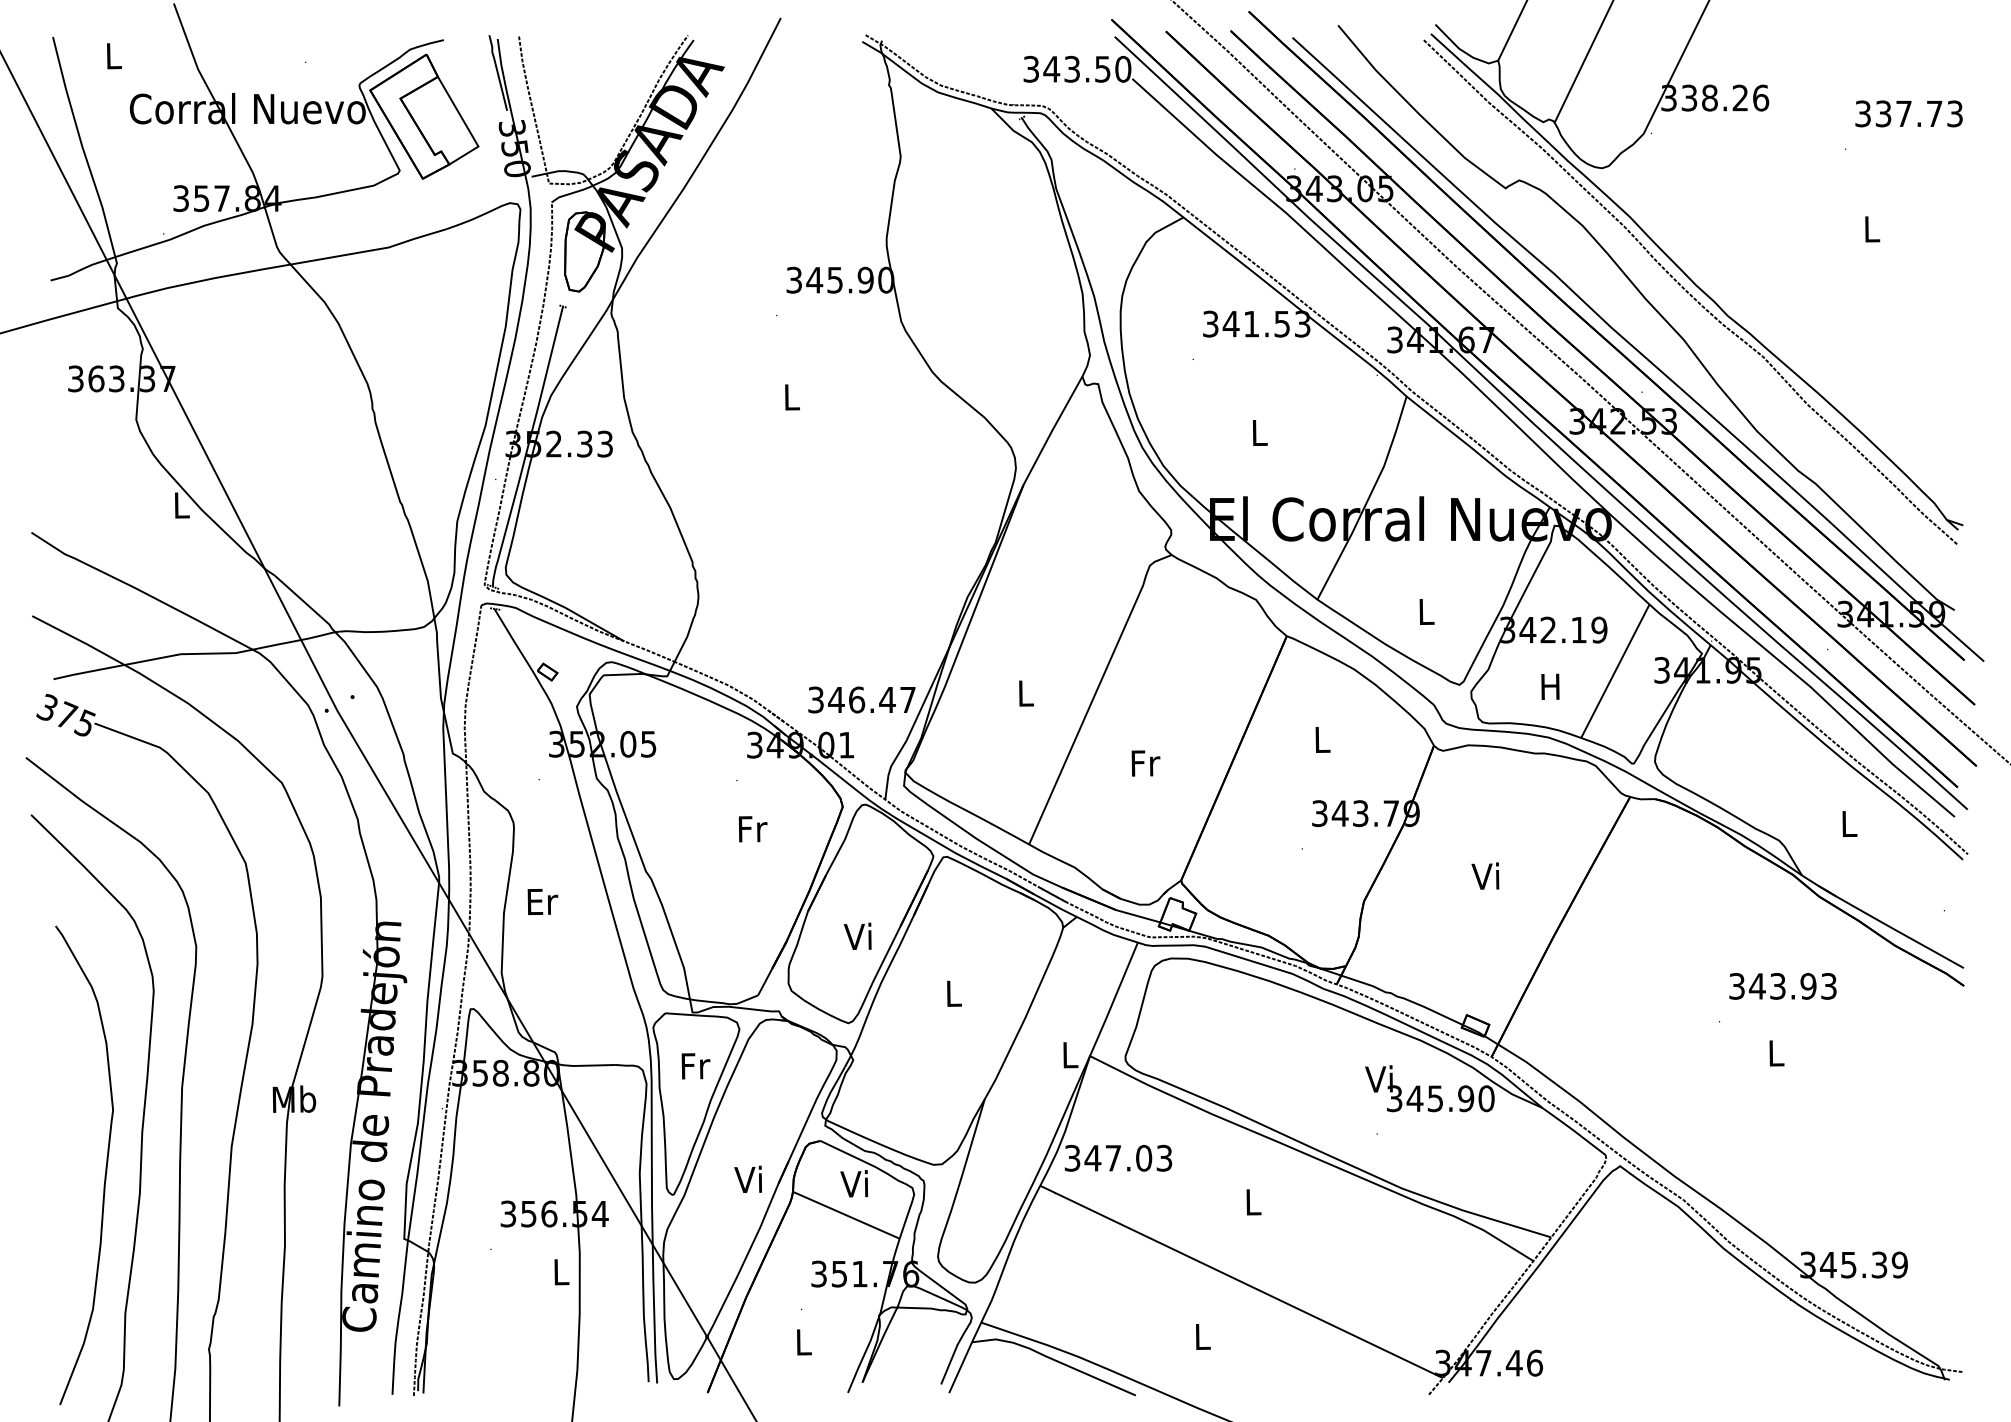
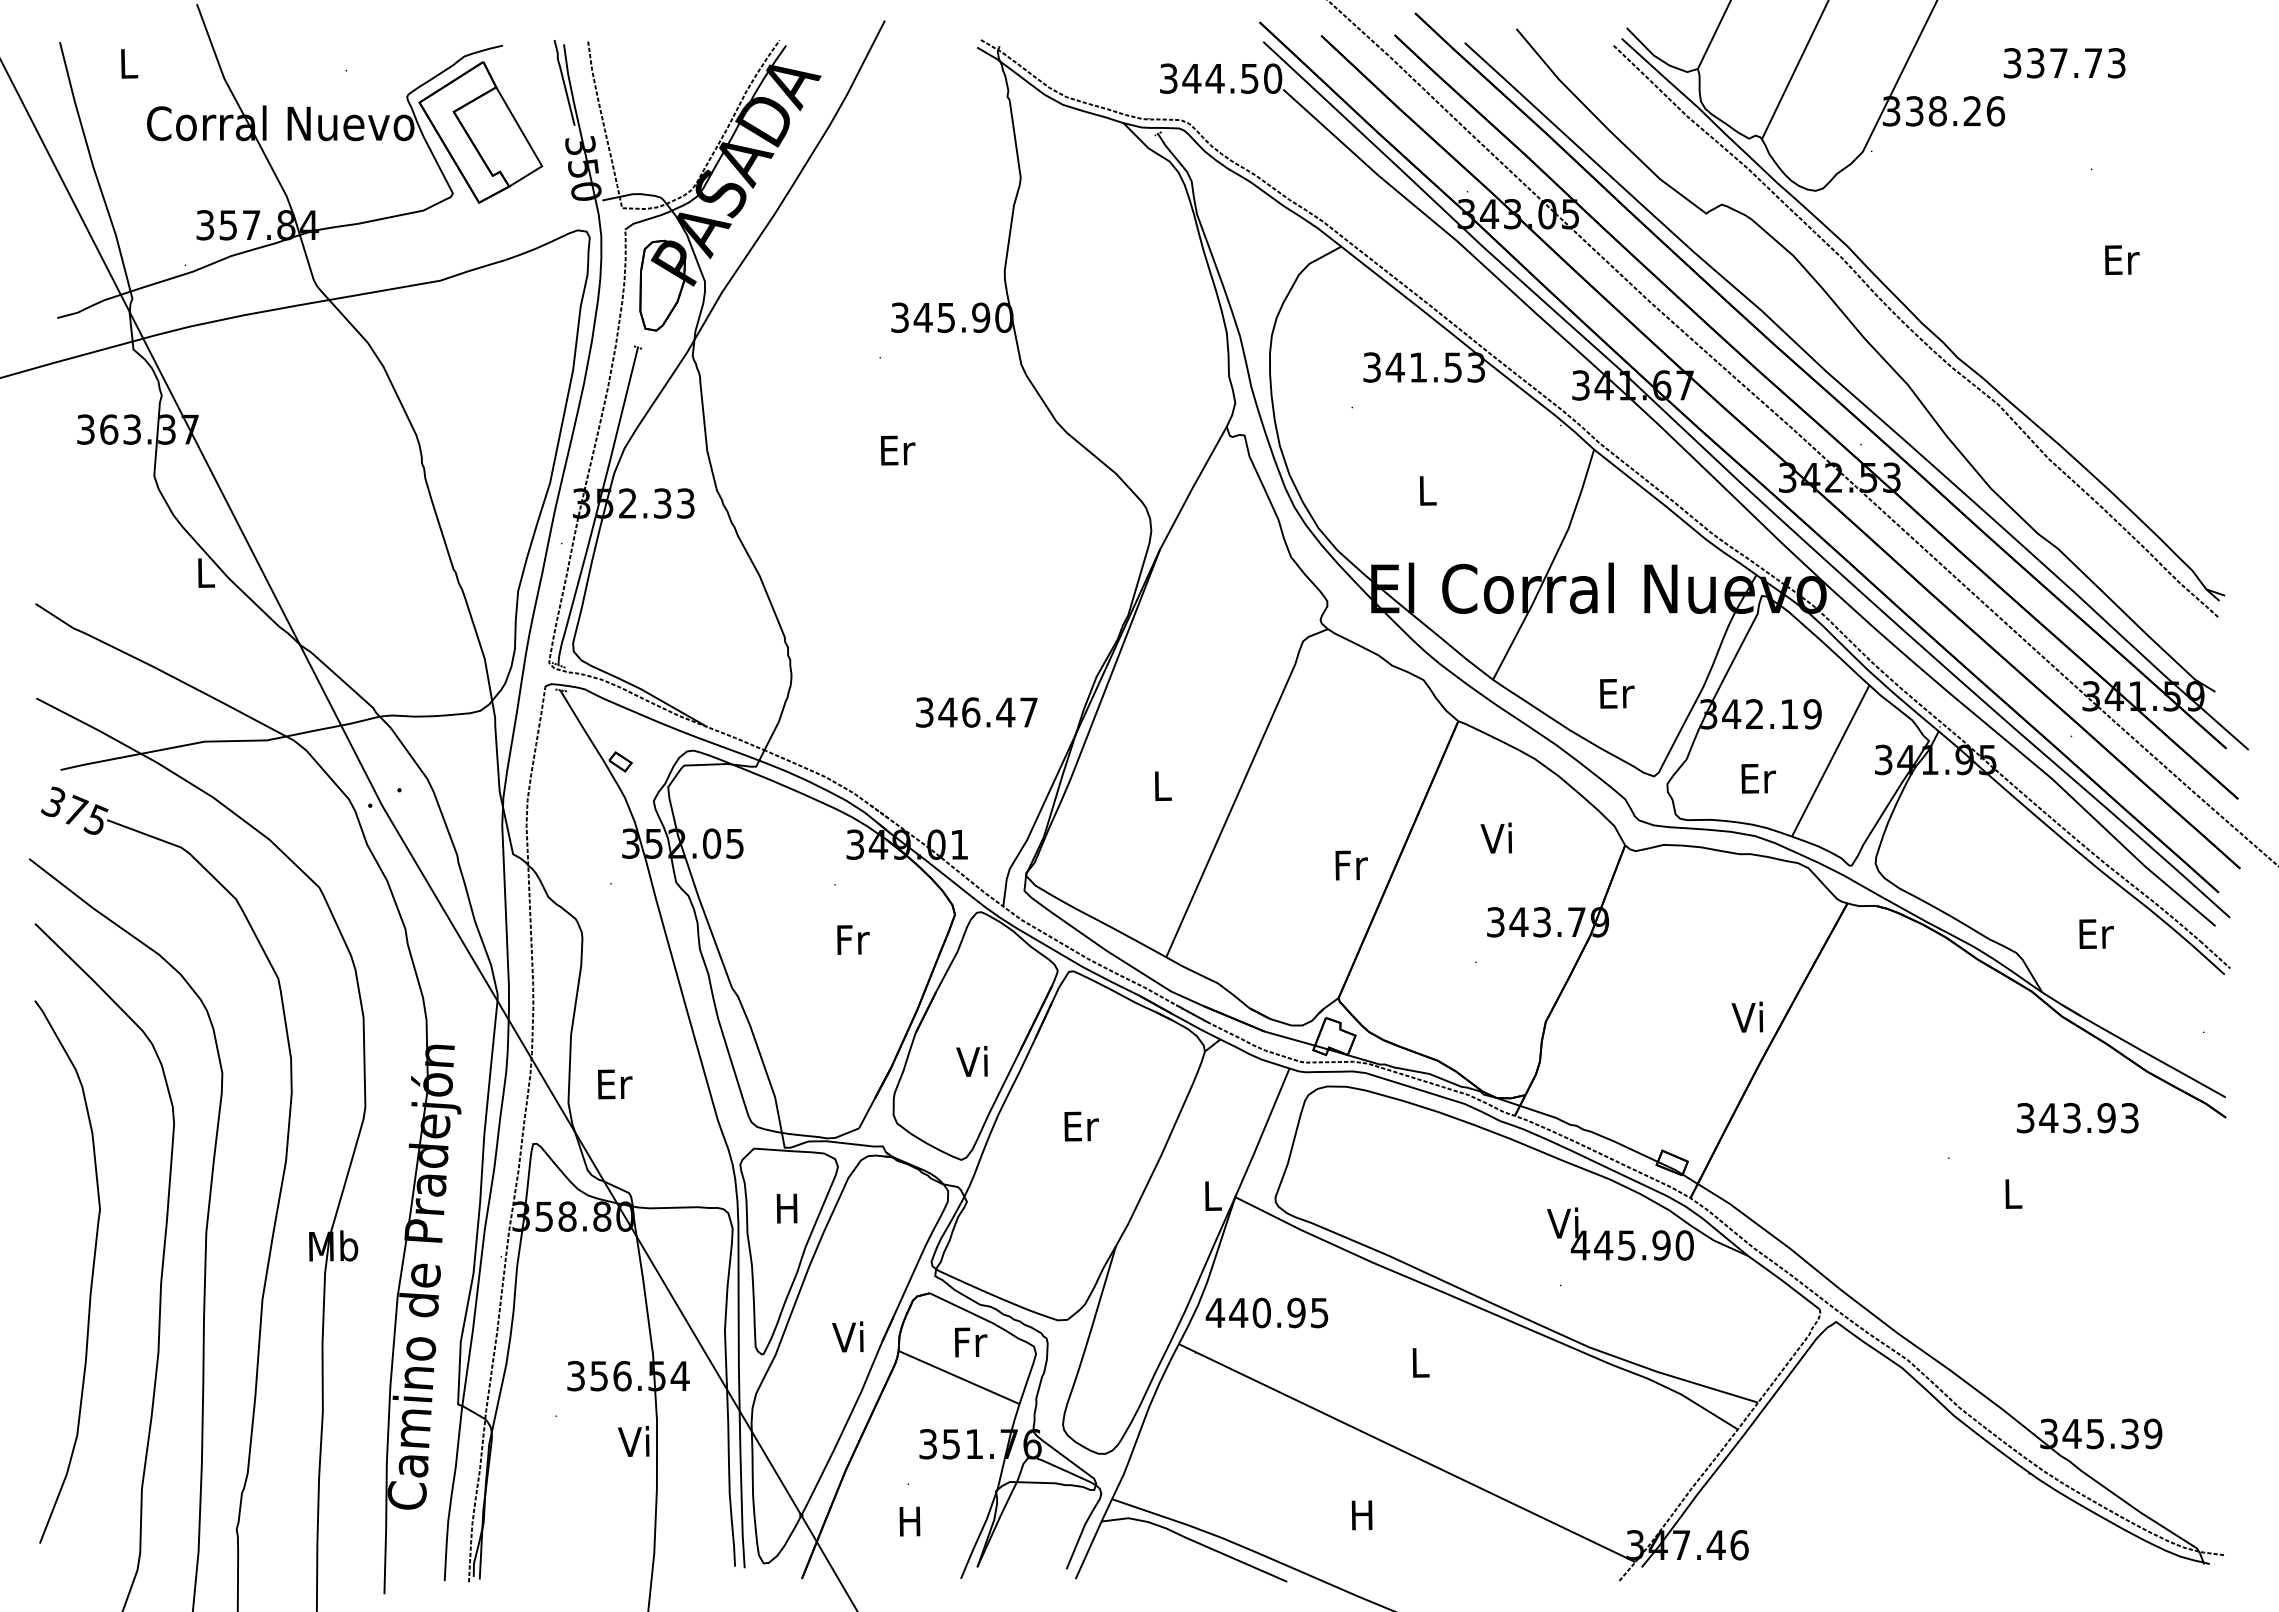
text: (1071, 69) -> (1214, 78), 343.50 -> 344.50
text: (1908, 114) -> (2064, 63), moved
text: (1872, 228) -> (2122, 259), L -> Er
text: (792, 397) -> (898, 450), L -> Er
text: (1427, 611) -> (1617, 693), L -> Er
text: (1551, 686) -> (1758, 778), H -> Er
text: (861, 699) -> (976, 712), moved
text: (1319, 738) -> (1495, 837), L -> Vi
text: (1145, 763) -> (1351, 865), moved
text: (1849, 823) -> (2096, 933), L -> Er
text: (1485, 875) -> (1747, 1016), moved
text: (543, 902) -> (615, 1084), moved
text: (1782, 986) -> (2077, 1118), moved
text: (954, 993) -> (1081, 1126), L -> Er
text: (695, 1066) -> (788, 1208), Fr -> H
text: (1394, 1098) -> (1580, 1245), 345.90 -> 445.90
text: (1117, 1157) -> (1266, 1312), 347.03 -> 440.95
curve: (105, 1167) -> (91, 1274), moved
text: (855, 1183) -> (969, 1341), Vi -> Fr
text: (559, 1270) -> (633, 1440), L -> Vi
text: (1201, 1336) -> (1361, 1515), L -> H
text: (802, 1342) -> (909, 1521), L -> H

